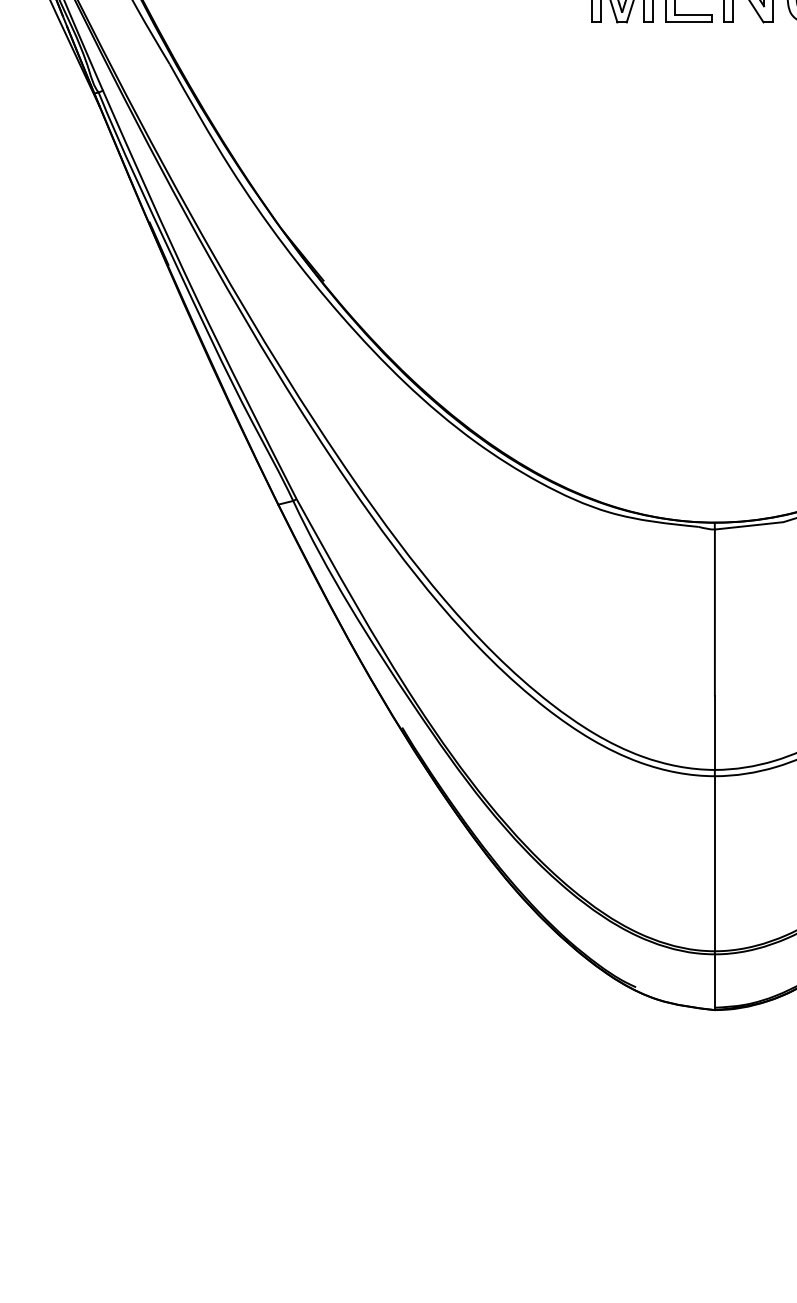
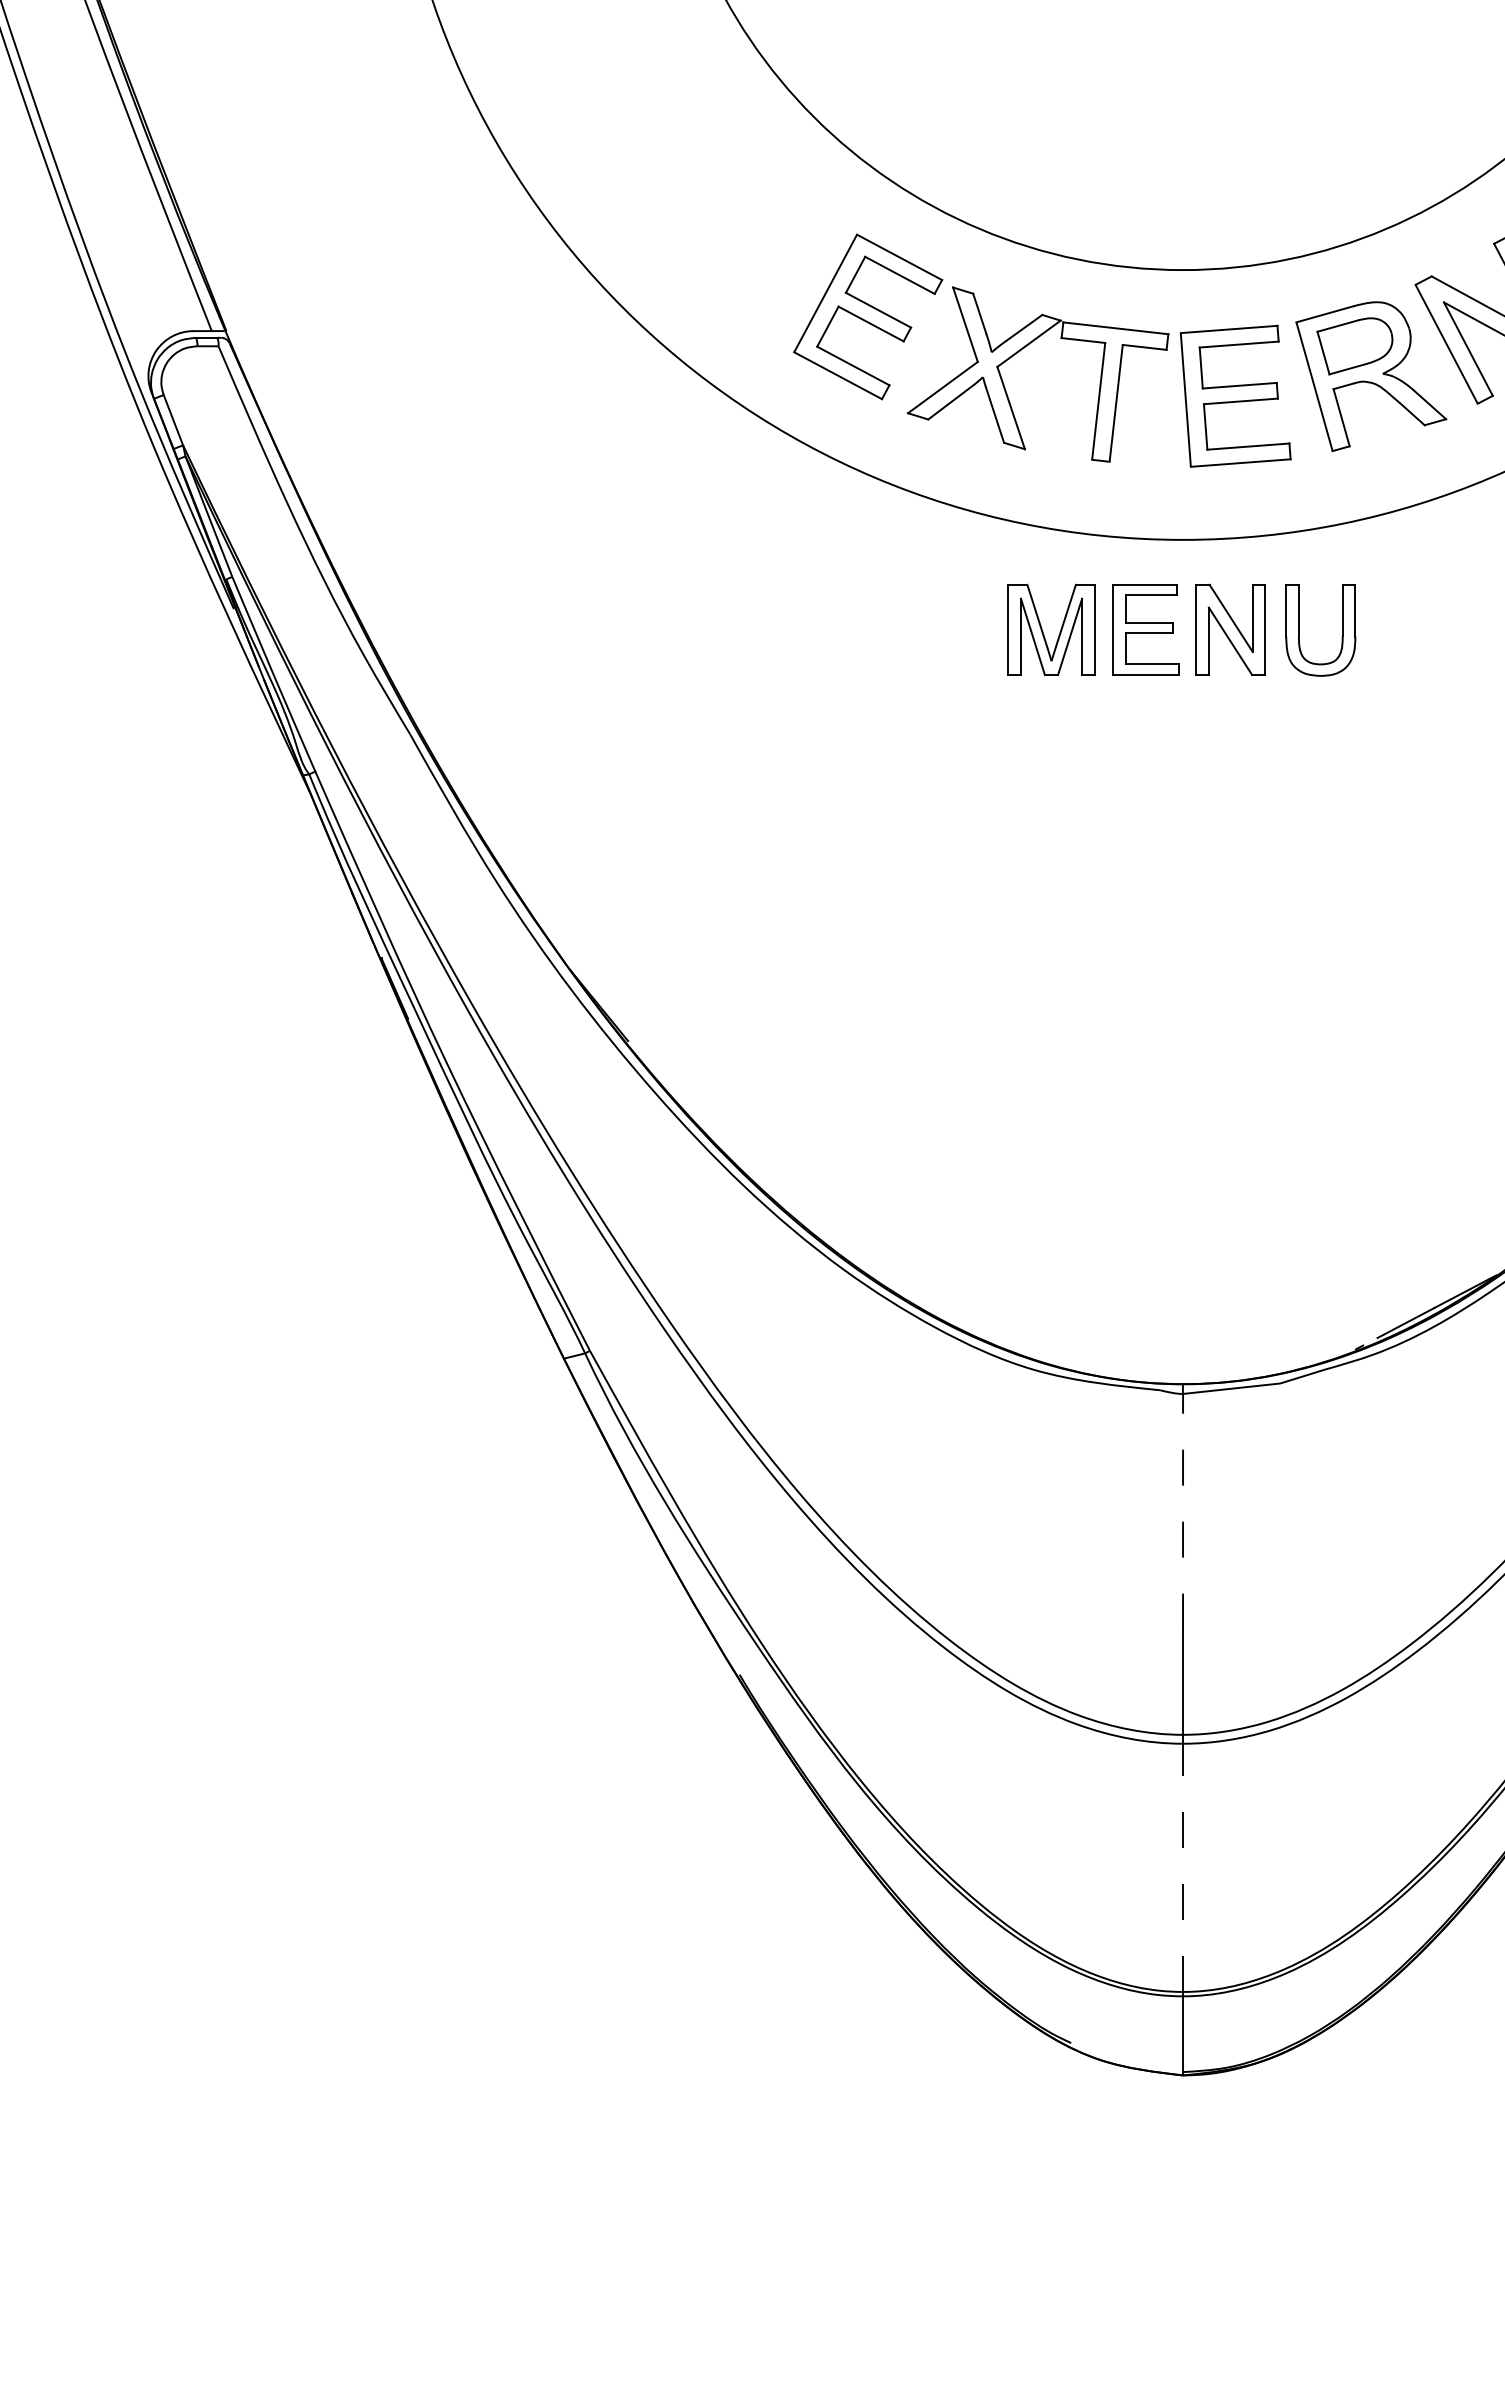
line: (715, 612) -> (1183, 1511), solid -> dashed
line: (714, 863) -> (1182, 1867), solid -> dashed

